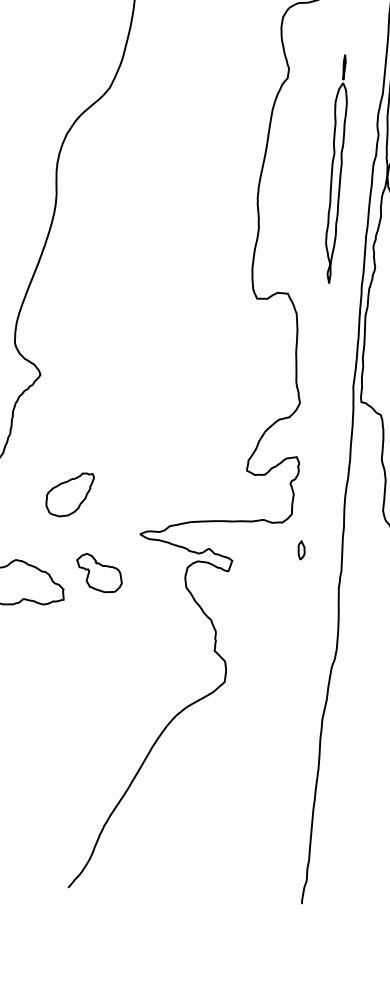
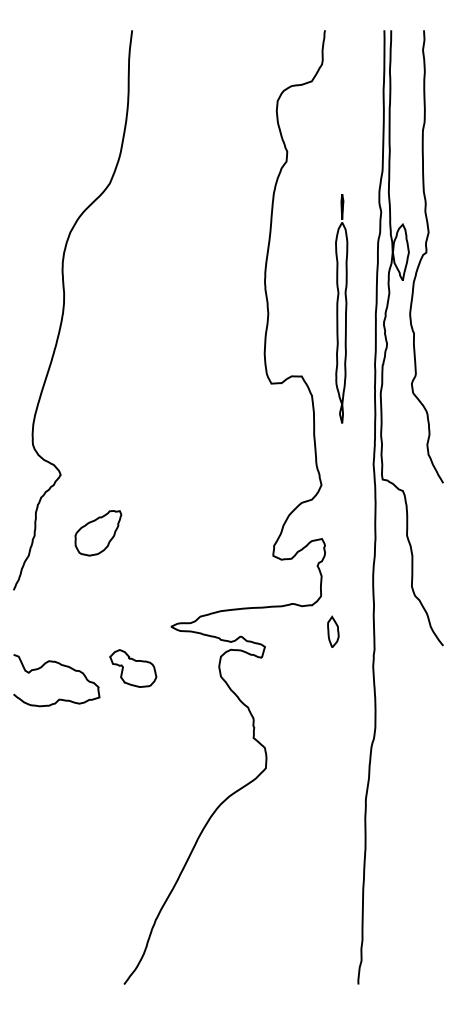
part: (336, 168) -> (341, 308), moved
part: (70, 494) -> (98, 533), moved
part: (301, 550) -> (333, 631), size x1.67

